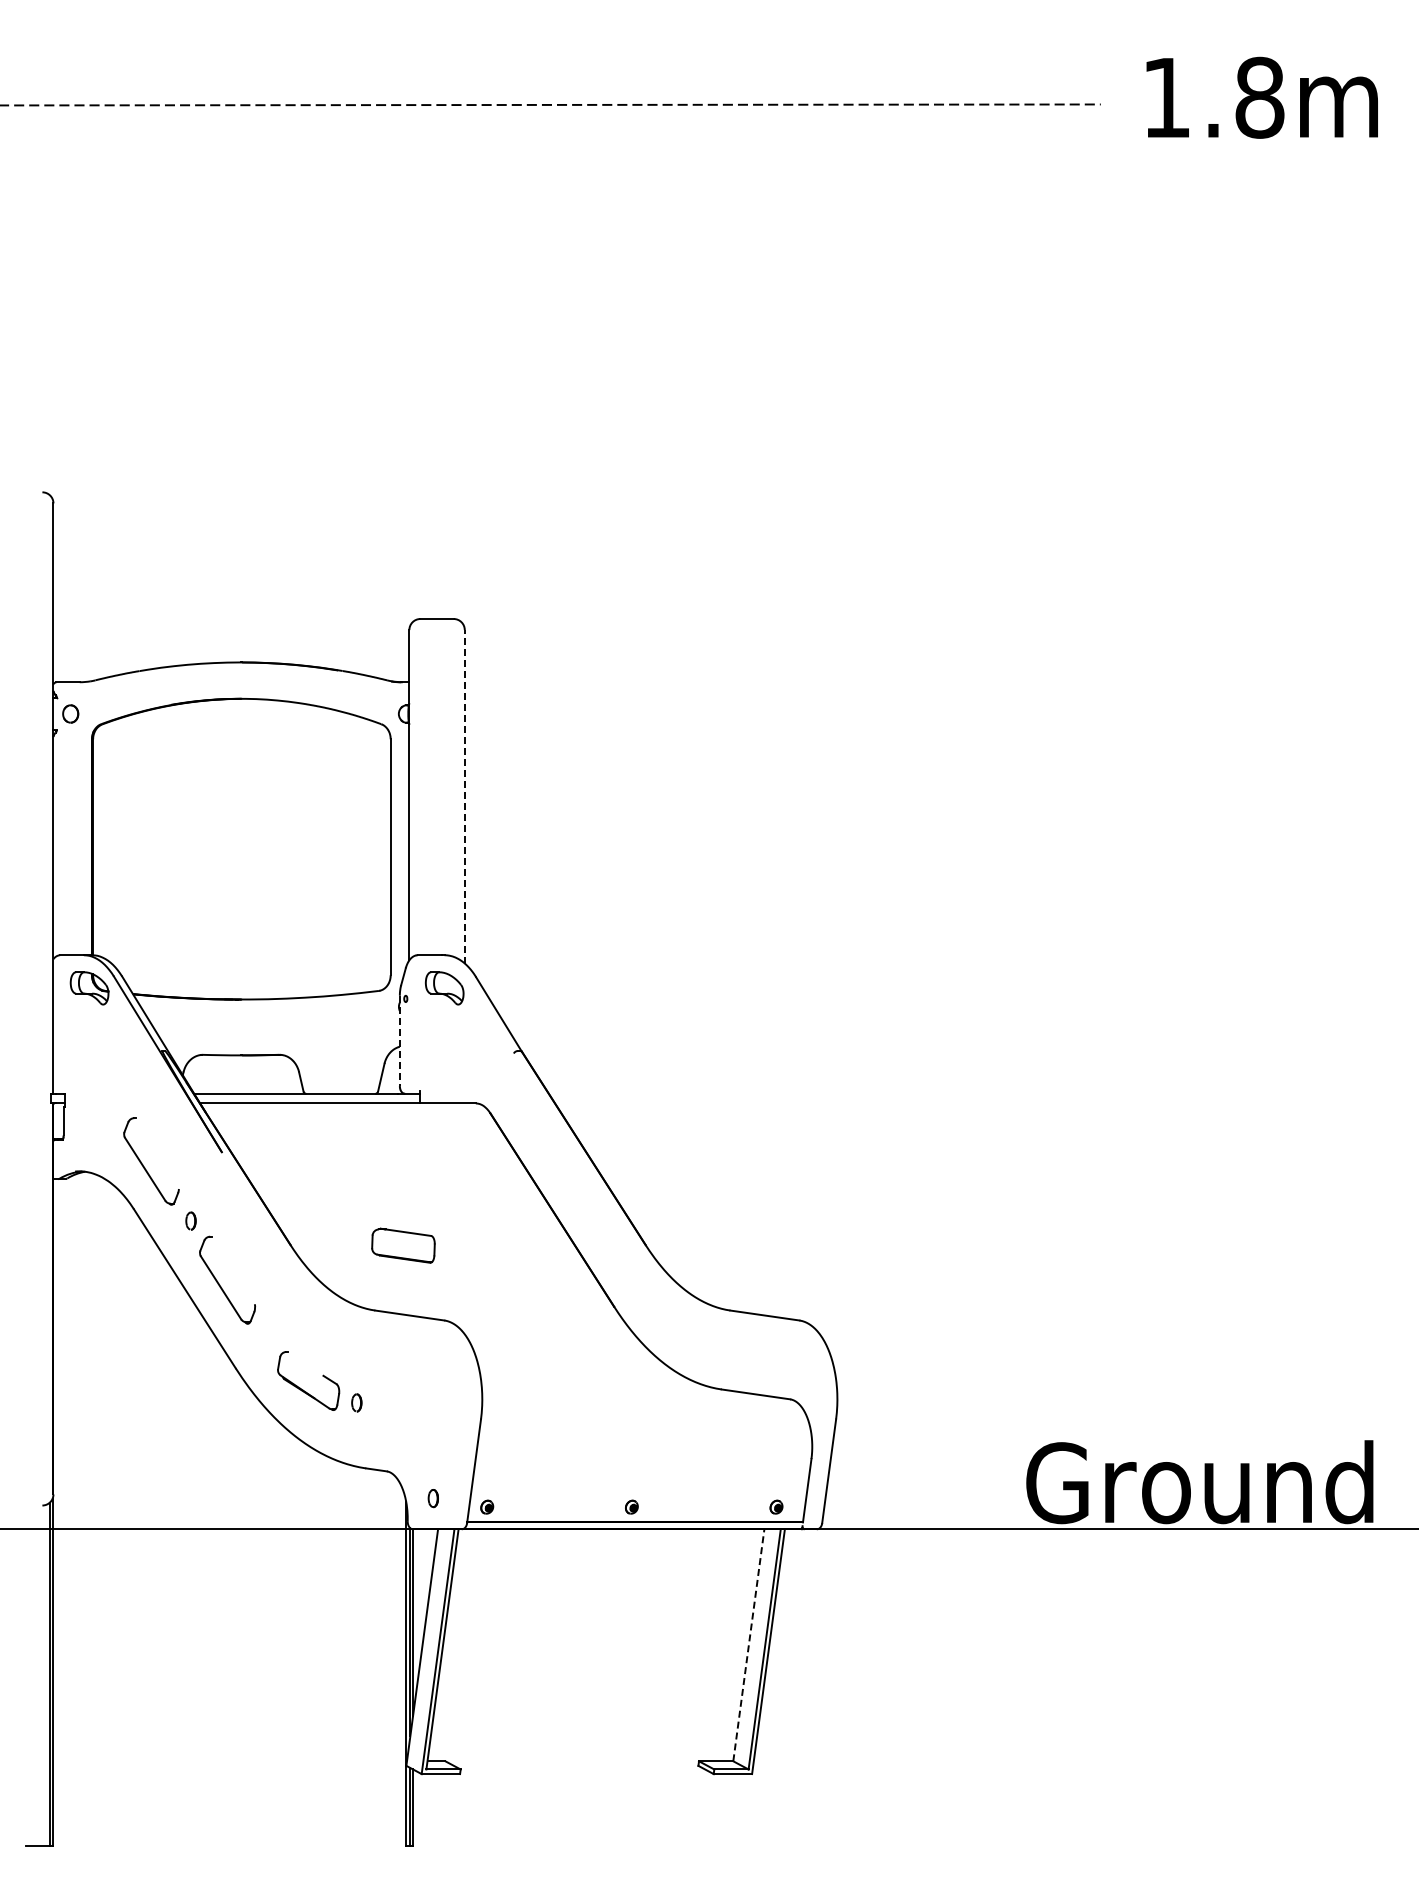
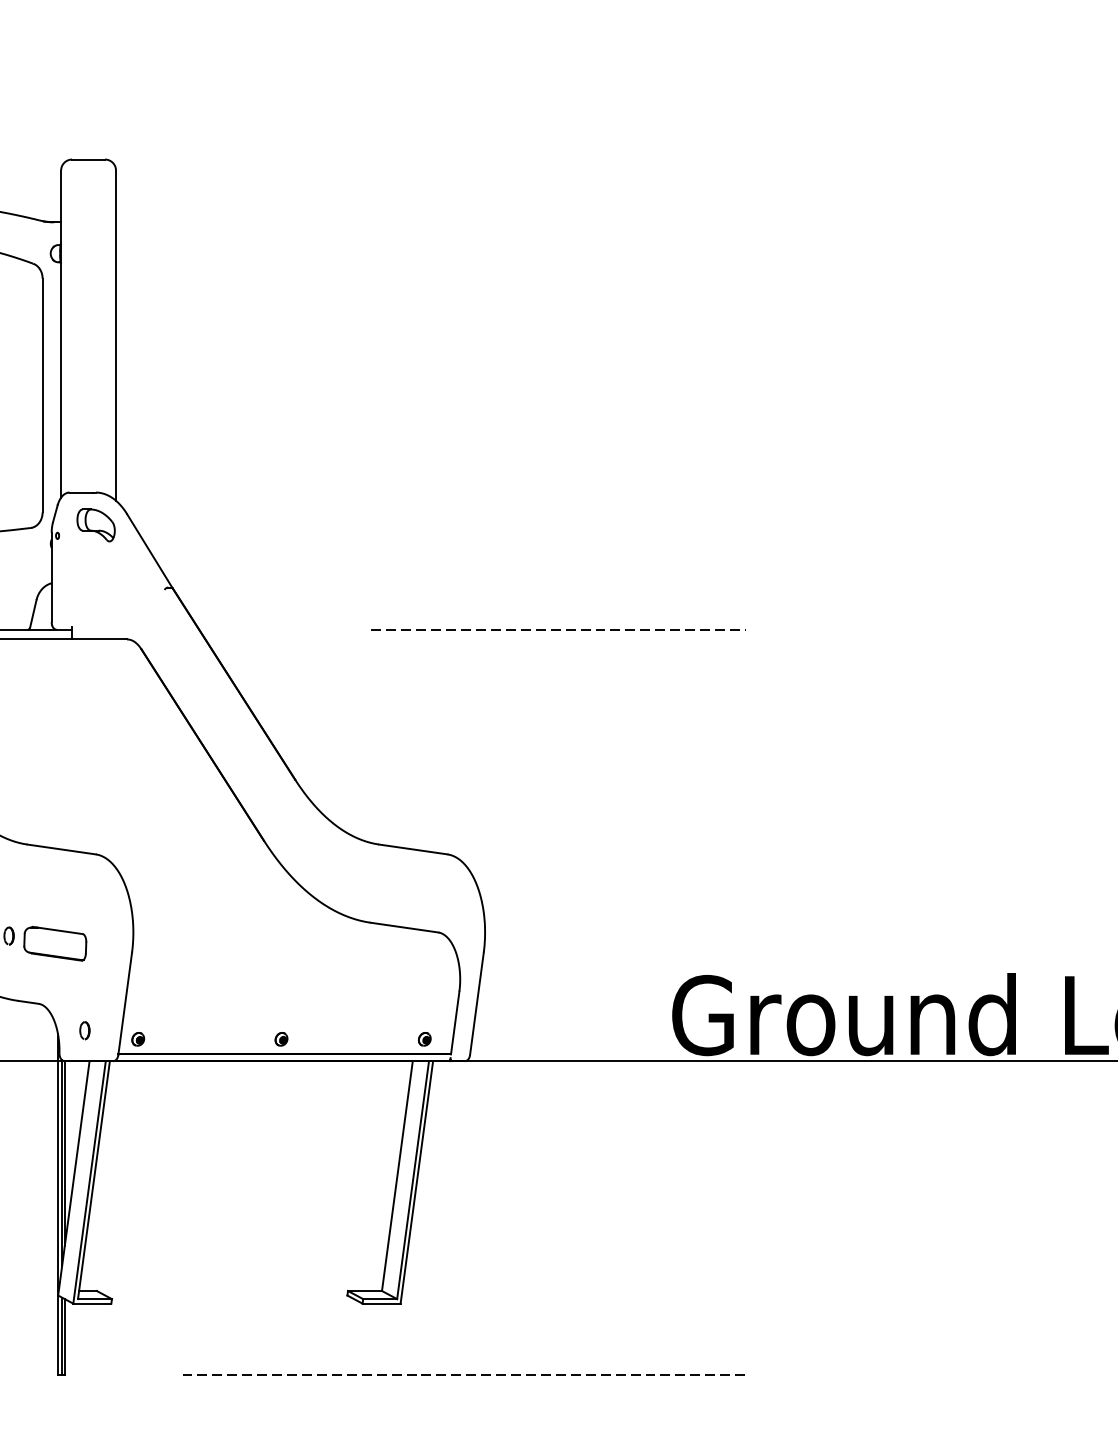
line: (464, 796) -> (115, 335), dashed -> solid
line: (399, 1041) -> (51, 578), dashed -> solid
line: (911, 1093) -> (558, 629), added
part: (403, 1245) -> (55, 943), moved
line: (748, 1645) -> (397, 1176), dashed -> solid
line: (812, 1845) -> (460, 1374), added

